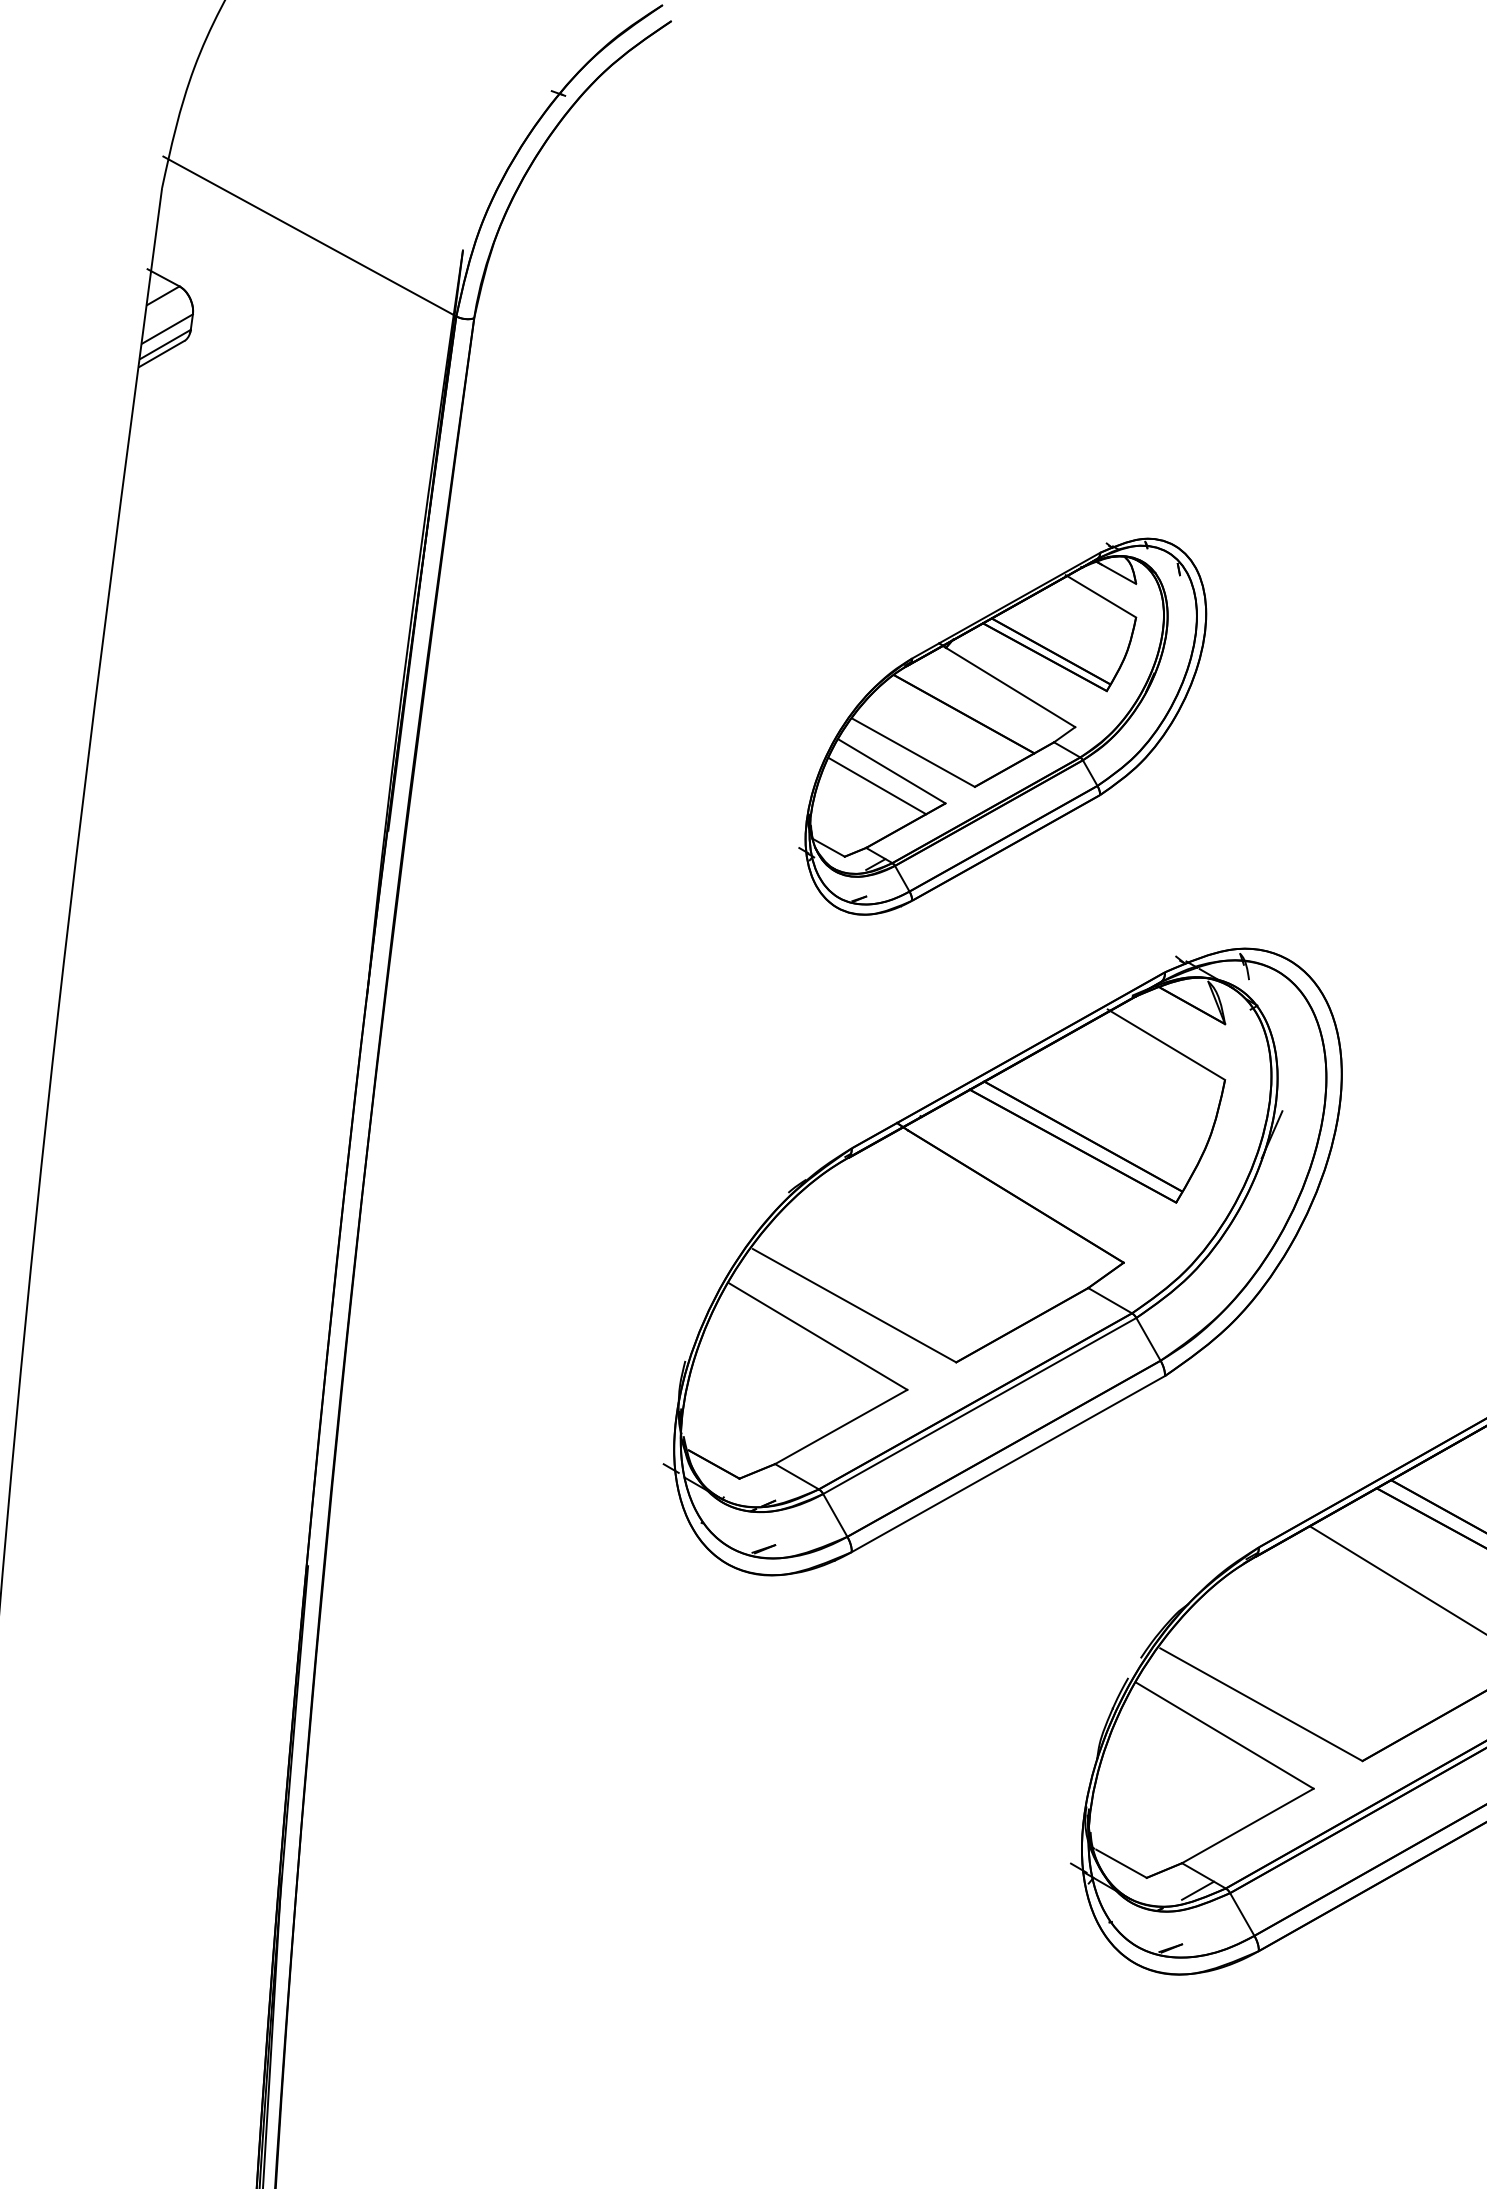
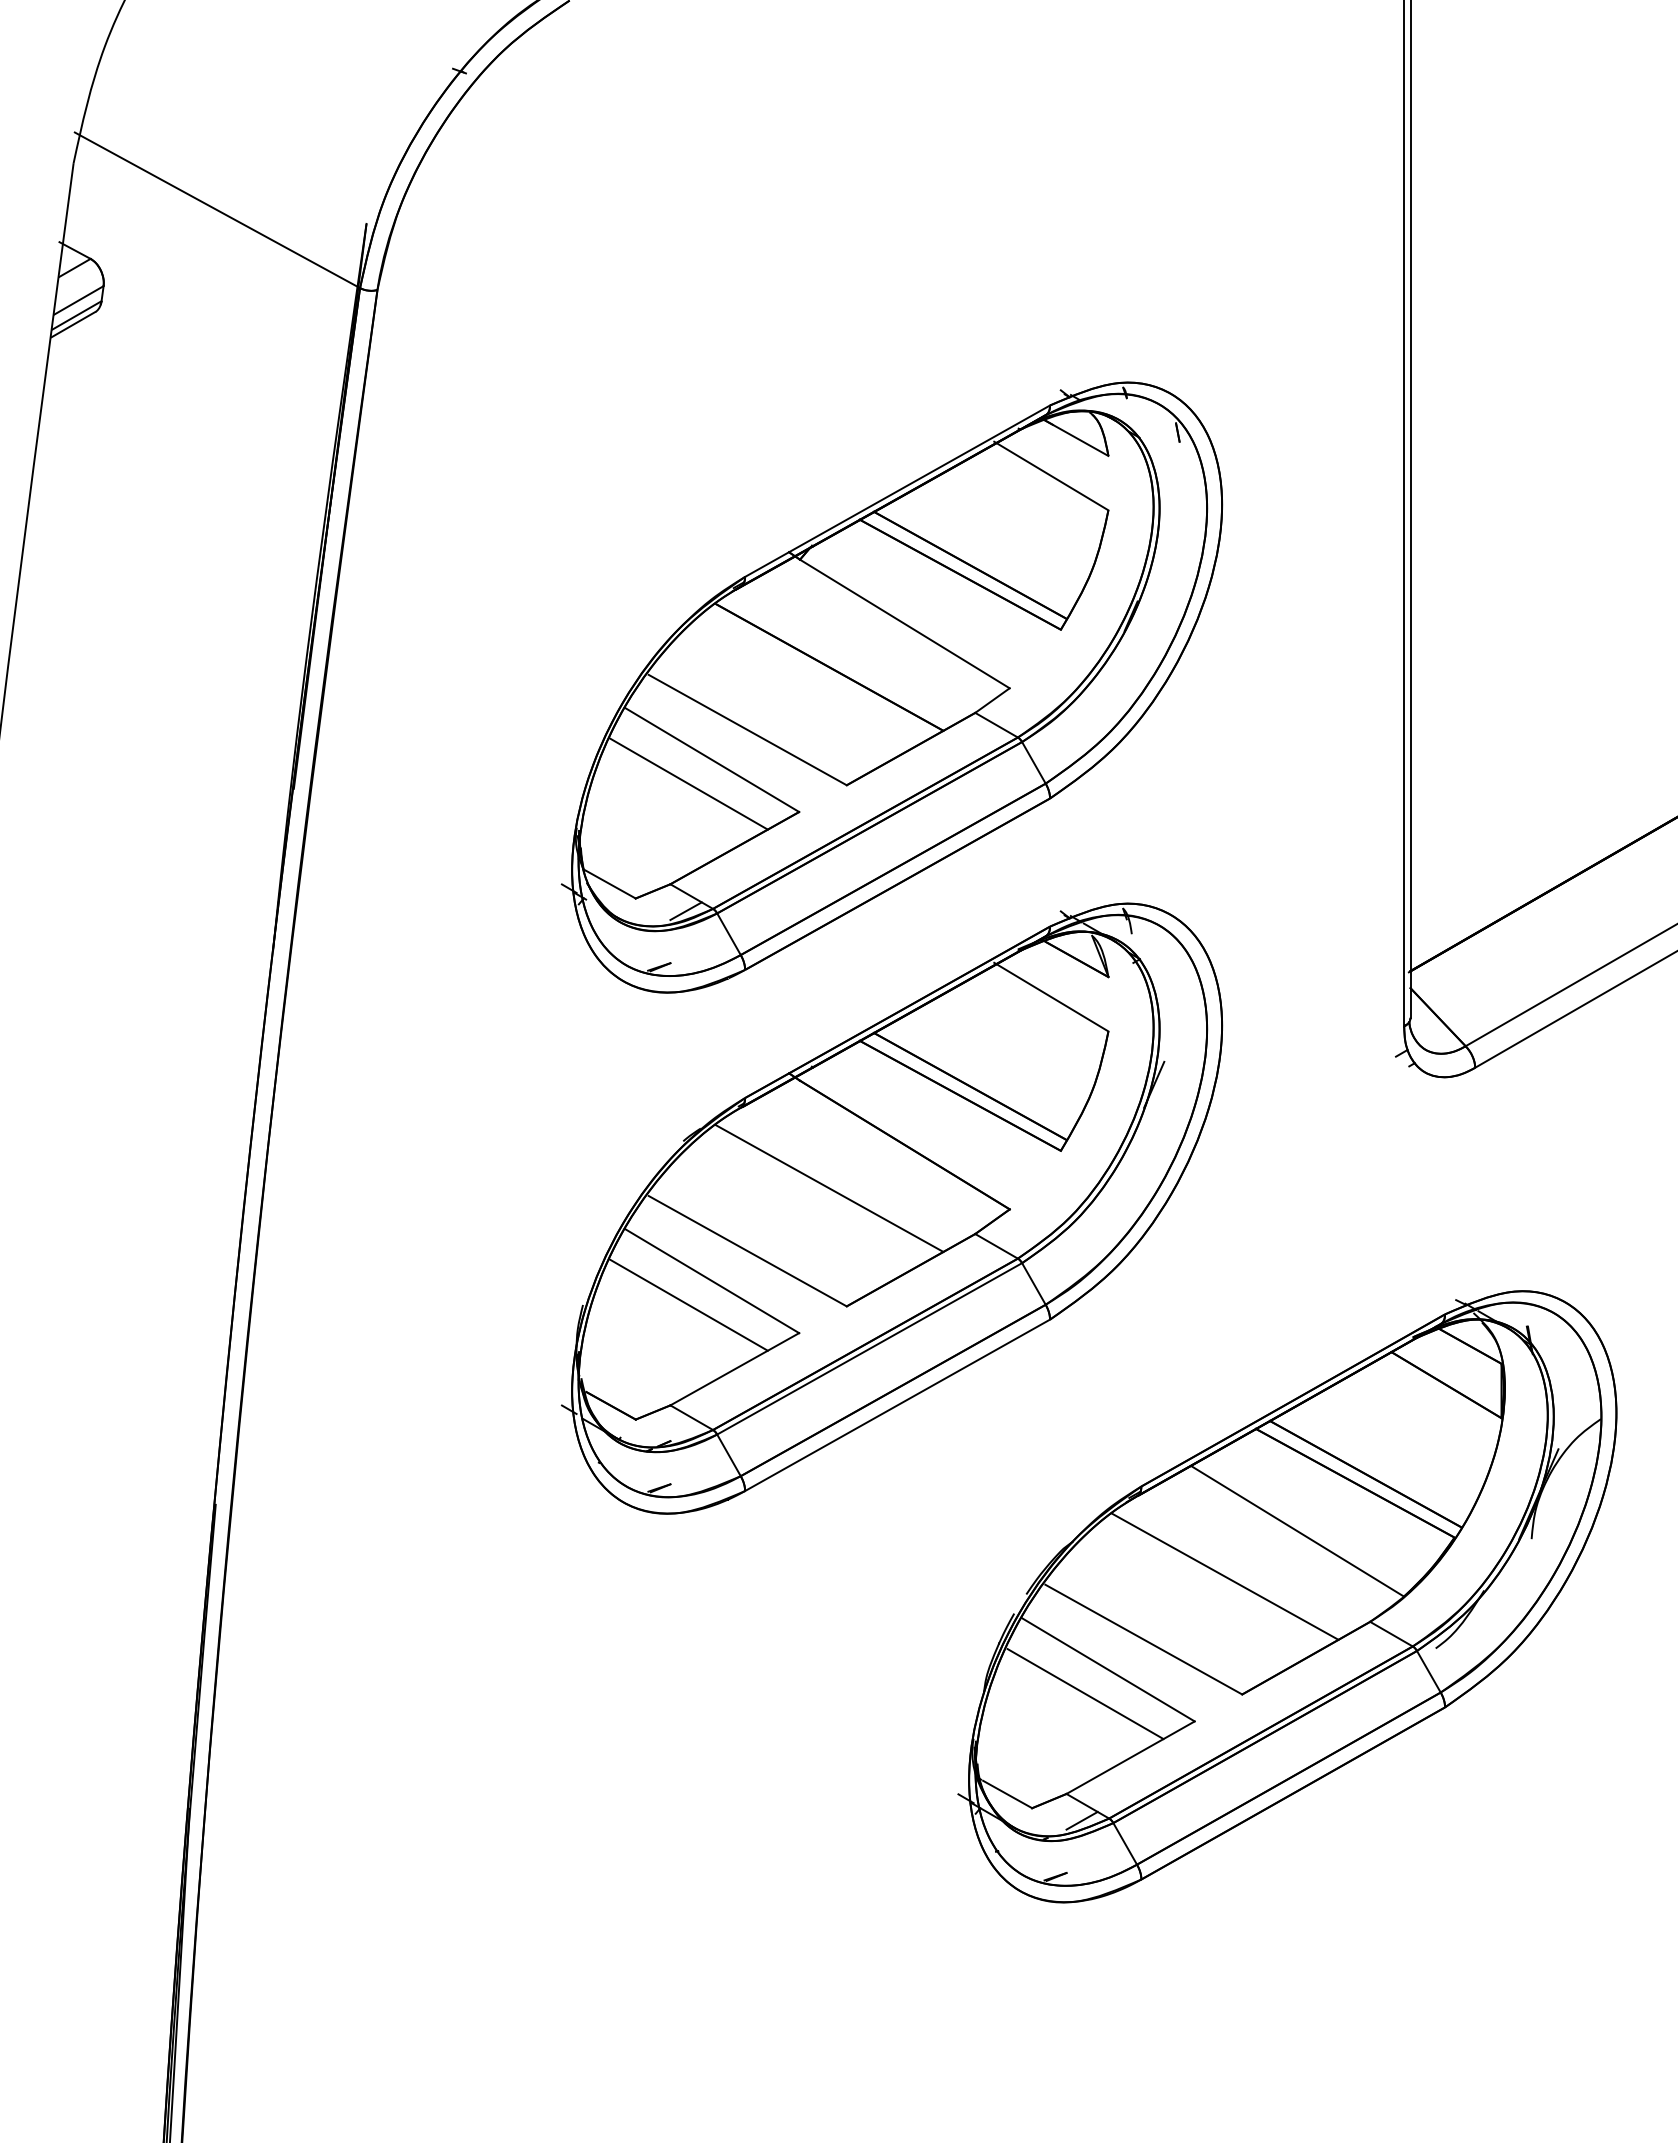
part: (1002, 726) -> (891, 687), size x1.67
line: (938, 1241) -> (829, 1188), added
line: (793, 1360) -> (688, 1304), added
line: (1344, 1639) -> (1224, 1576), added
line: (1201, 1761) -> (1085, 1694), added

